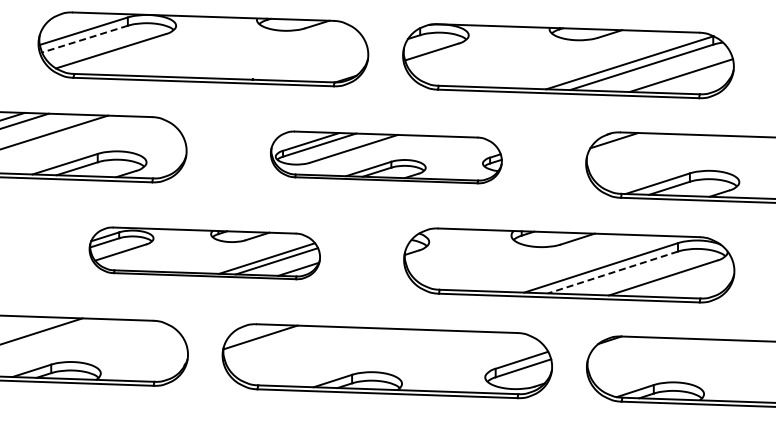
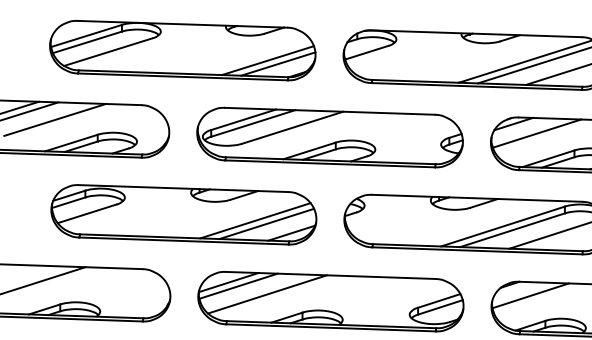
line: (84, 39) -> (87, 42), dashed -> solid
line: (309, 61) -> (268, 60), added
line: (322, 65) -> (278, 63), added
line: (643, 152) -> (537, 133), added
part: (386, 157) -> (330, 137), size x1.43
part: (204, 253) -> (183, 214), size x1.43
line: (612, 272) -> (512, 230), dashed -> solid
line: (272, 341) -> (238, 285), added
line: (308, 351) -> (267, 293), added
line: (635, 353) -> (530, 295), added

